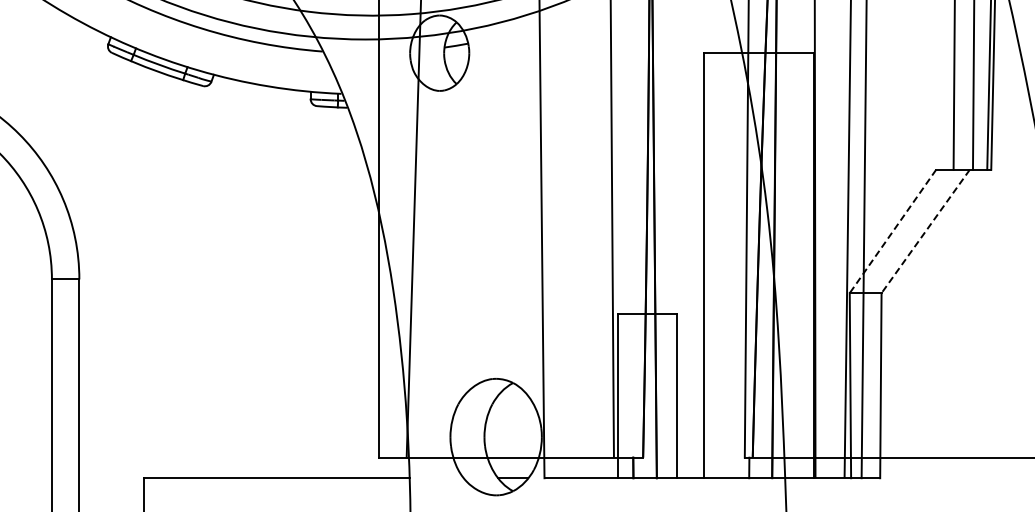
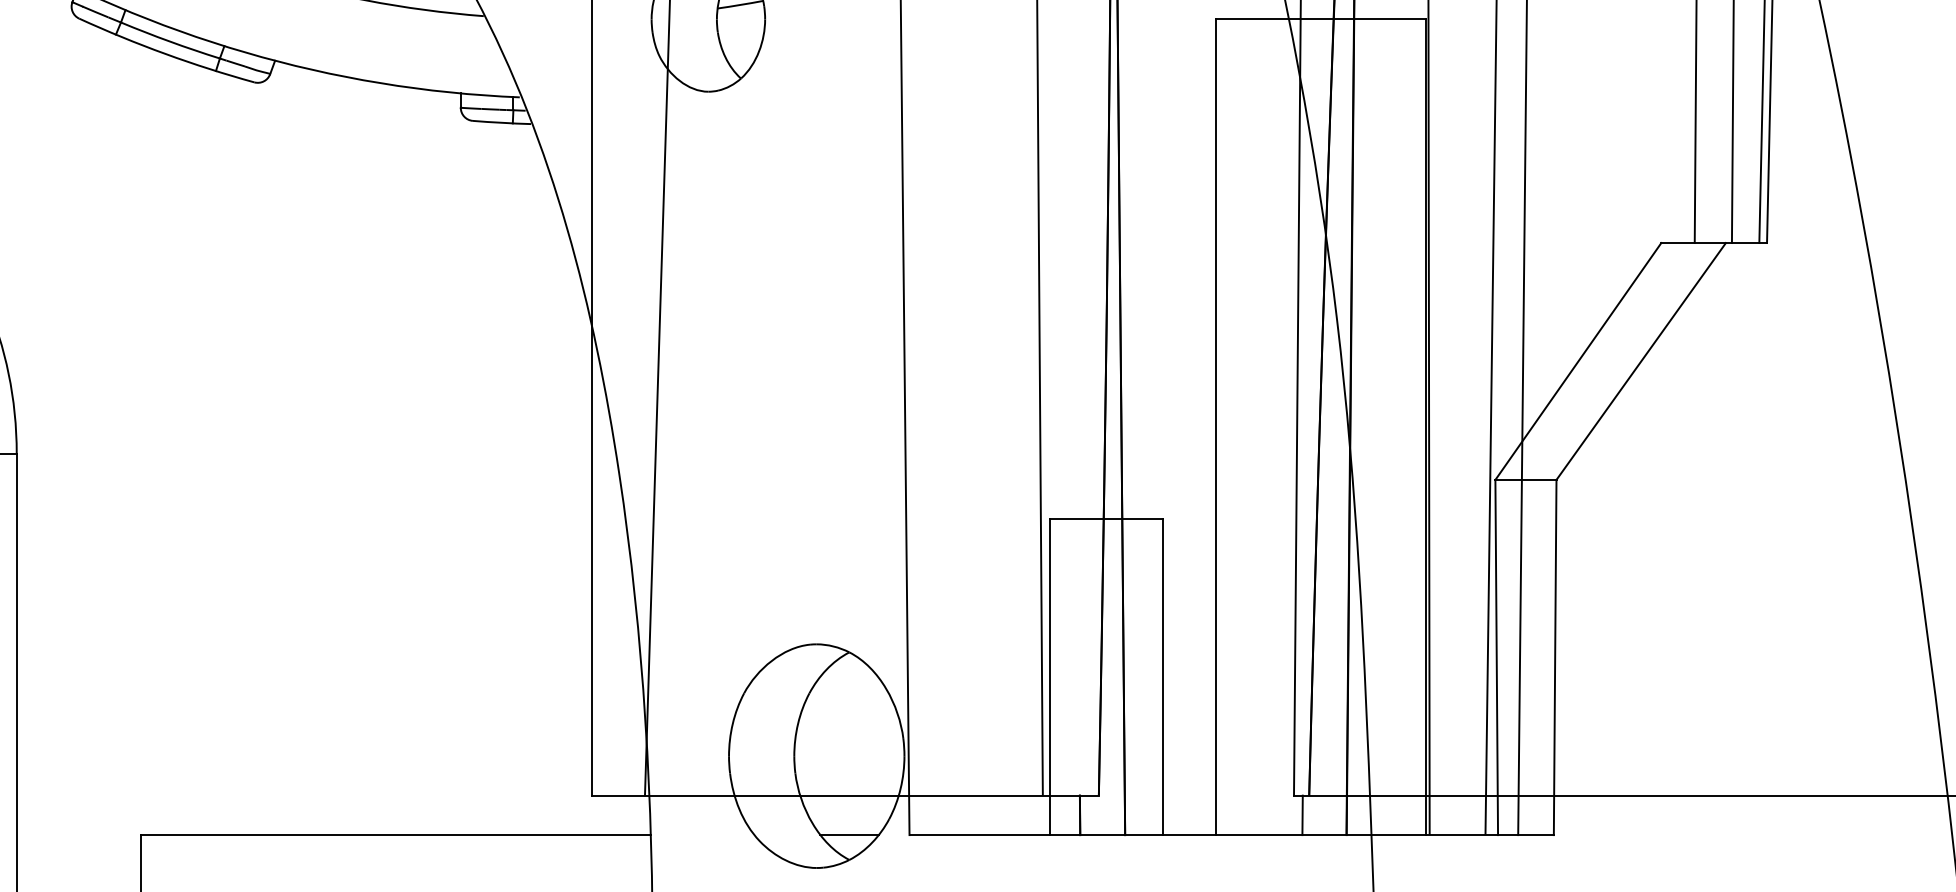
line: (892, 231) -> (1577, 361), dashed -> solid
line: (925, 231) -> (1640, 361), dashed -> solid

